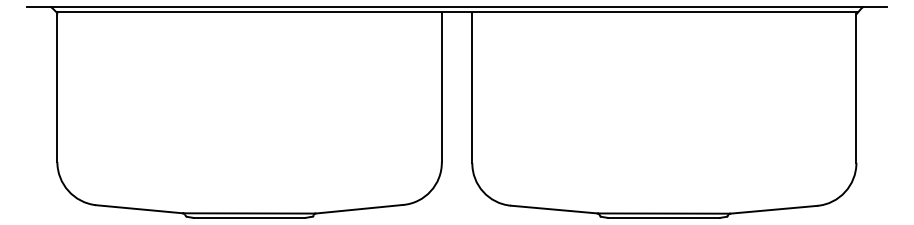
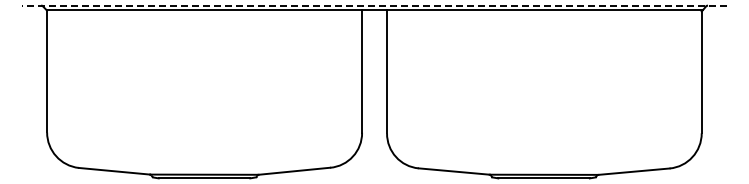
line: (457, 6) -> (374, 5), solid -> dashed

